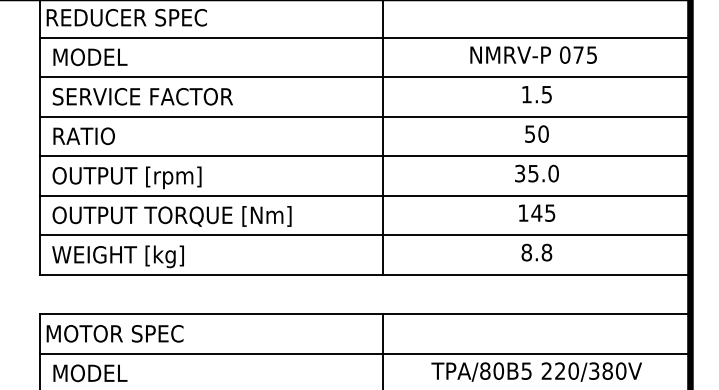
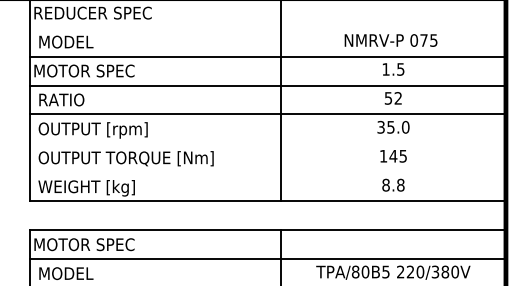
line: (364, 37) -> (267, 27), removed
text: (139, 96) -> (102, 70), SERVICE FACTOR -> MOTOR SPEC
text: (543, 134) -> (398, 98), 50 -> 52
line: (364, 195) -> (267, 143), removed
line: (364, 235) -> (267, 172), removed

